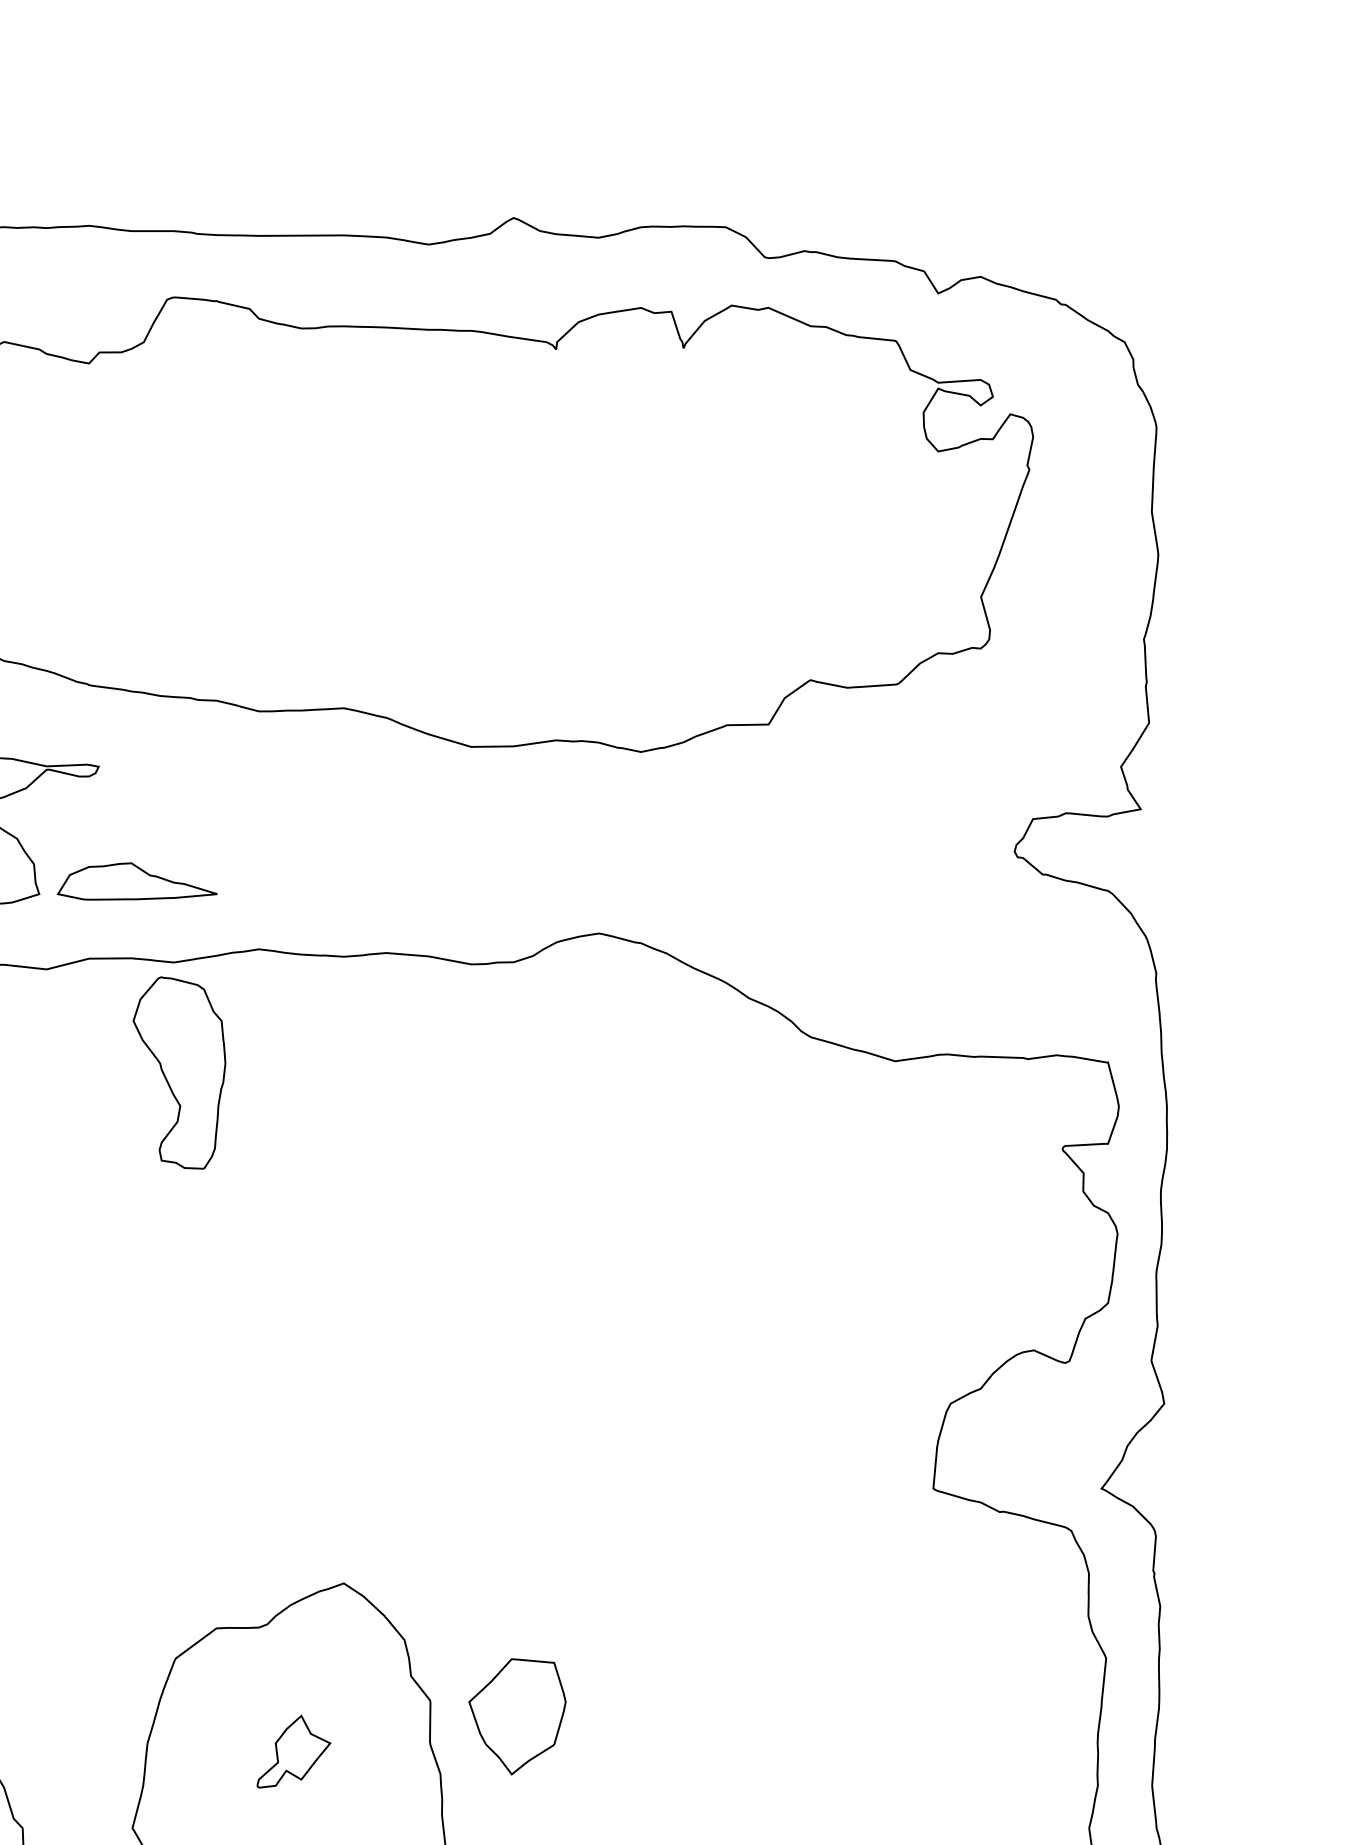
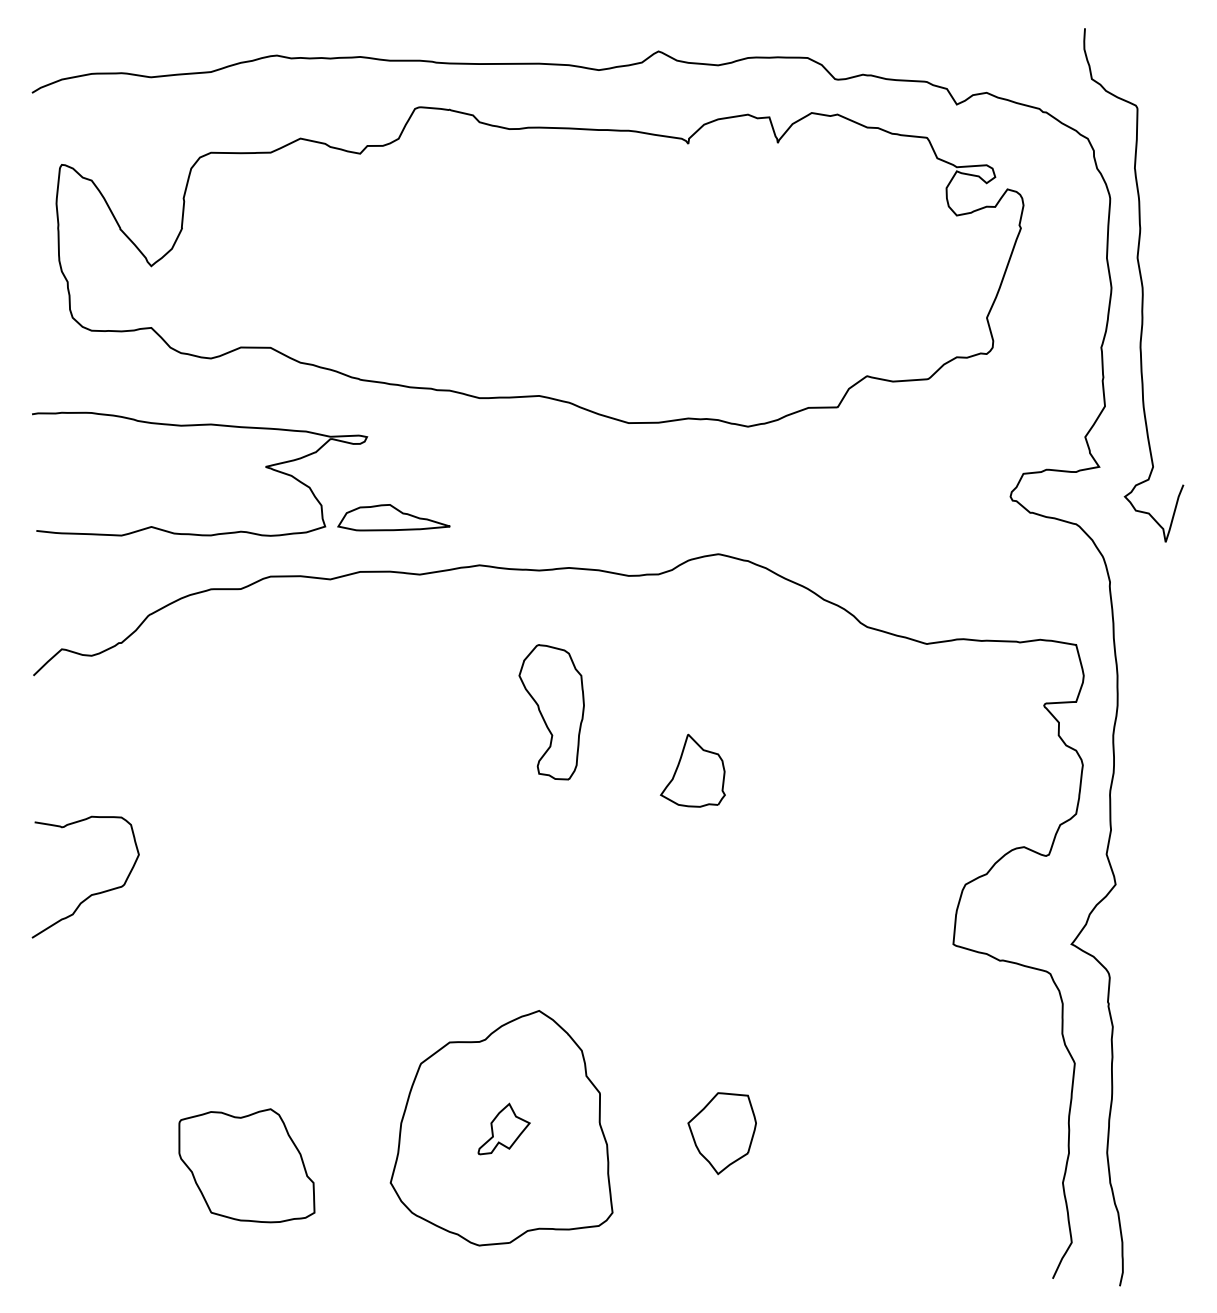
curve: (1199, 546) -> (1140, 282), added
part: (179, 1073) -> (551, 712), moved
part: (562, 1241) -> (692, 770), added
part: (516, 1716) -> (721, 1133), moved

